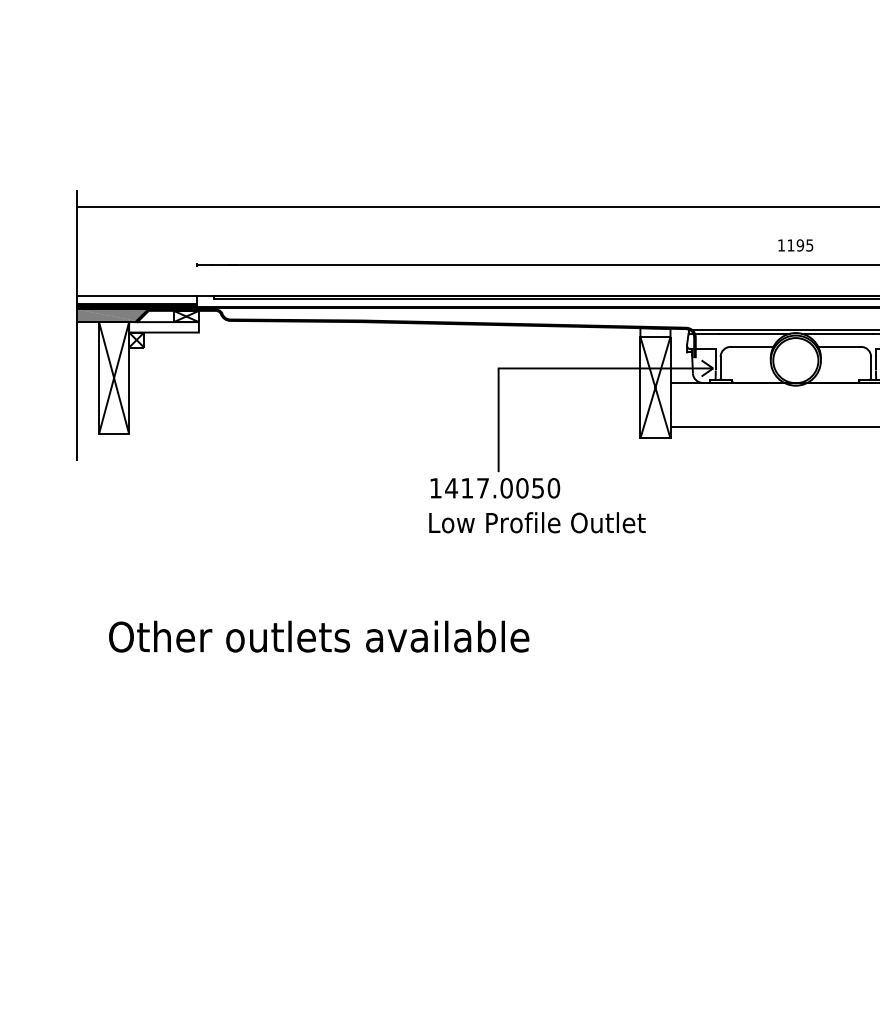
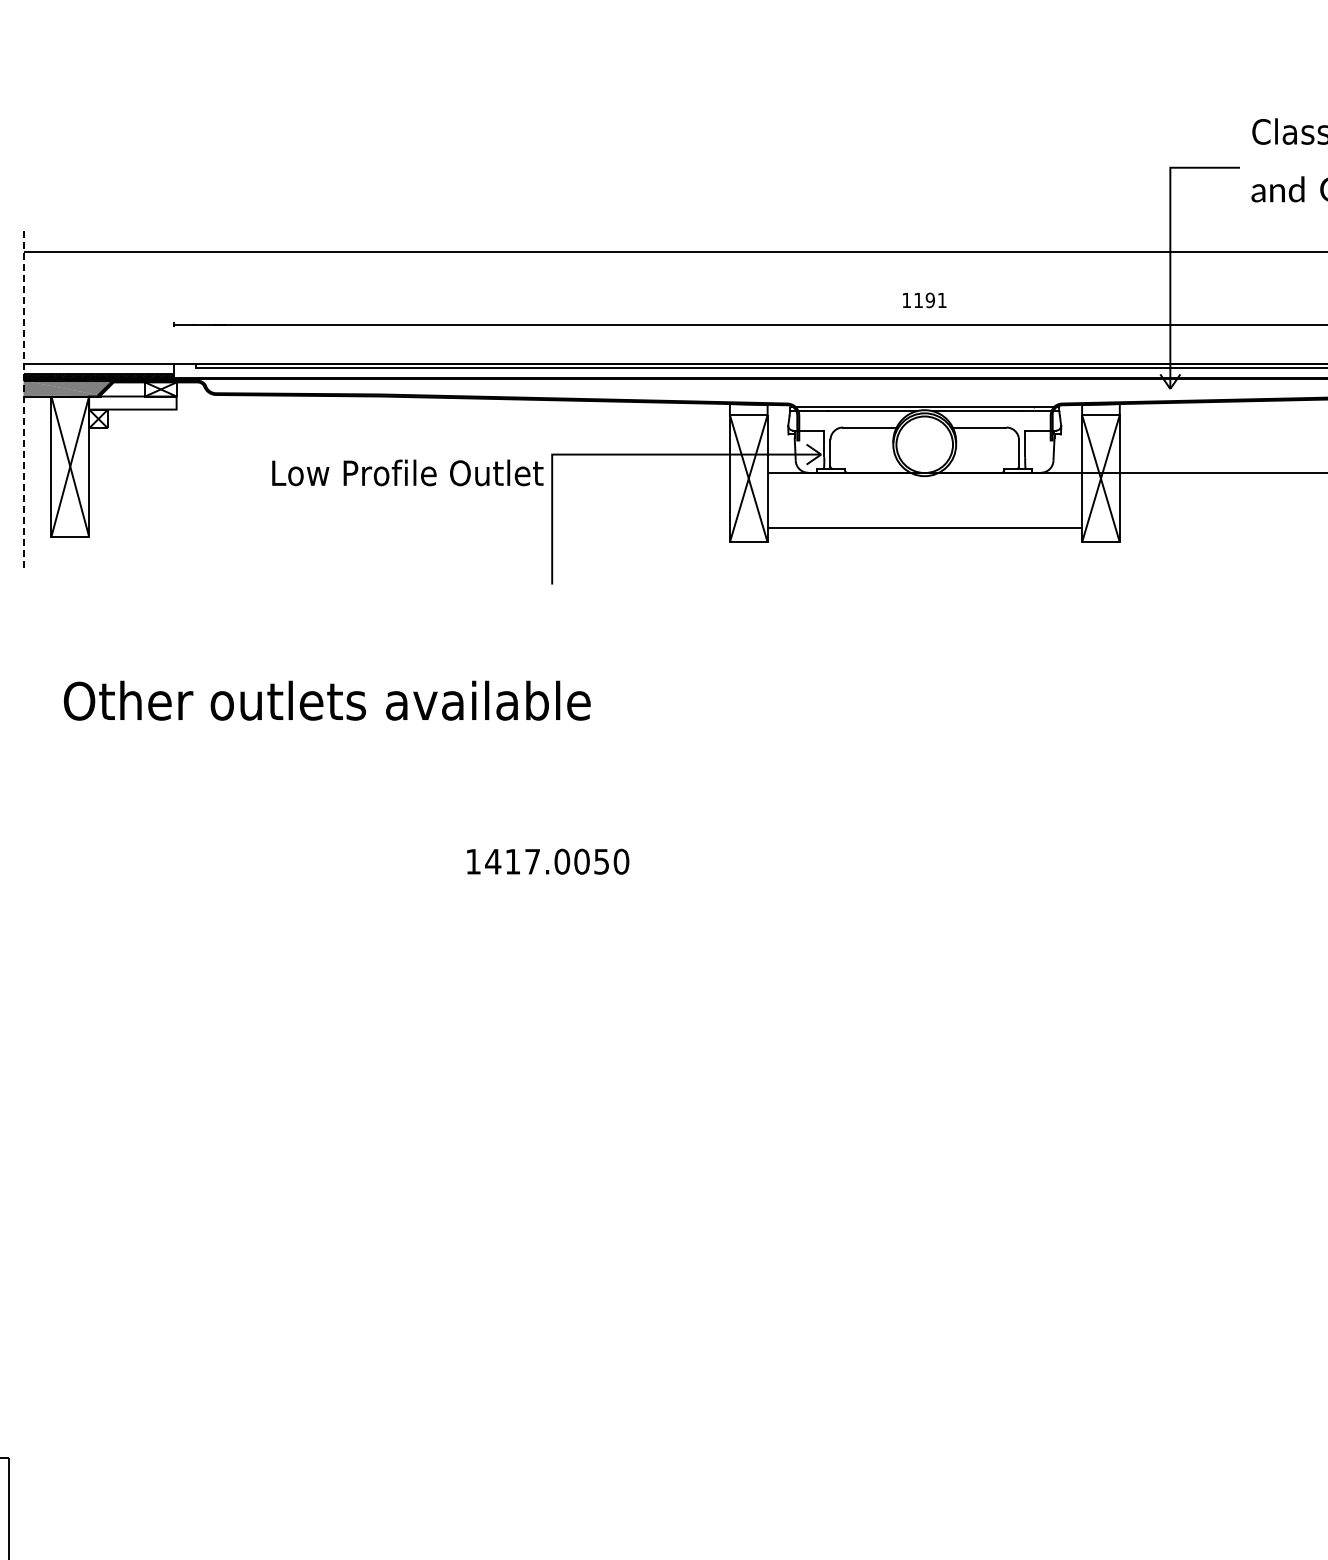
text: (809, 245) -> (941, 300), 1195 -> 1191
line: (76, 326) -> (23, 401), solid -> dashed
text: (495, 488) -> (548, 861), moved
text: (537, 522) -> (407, 472), moved
text: (318, 636) -> (326, 700), moved

